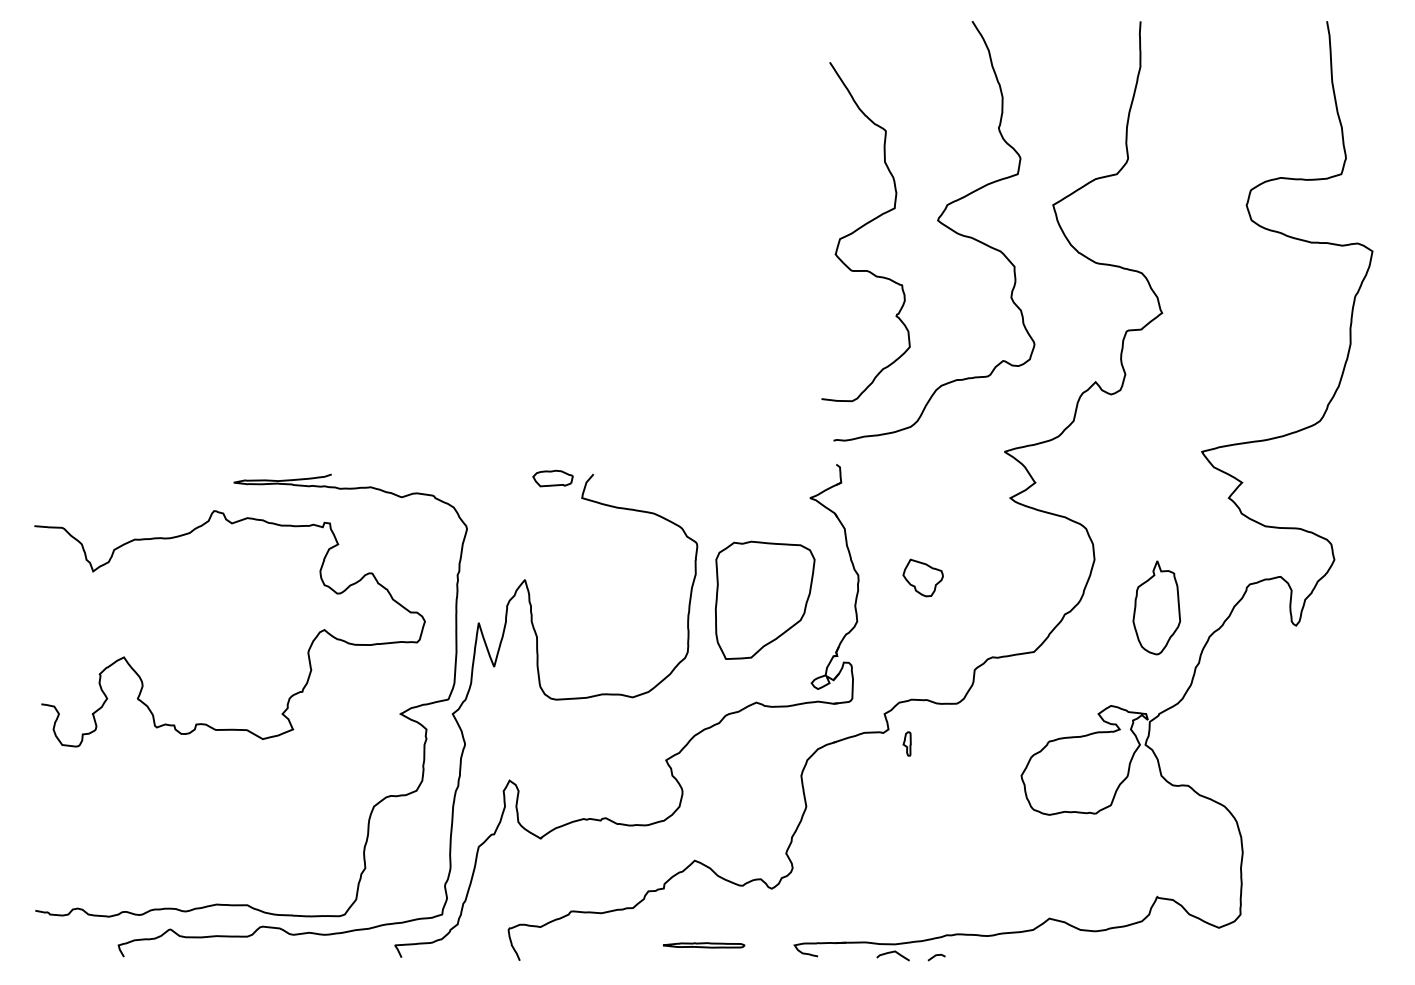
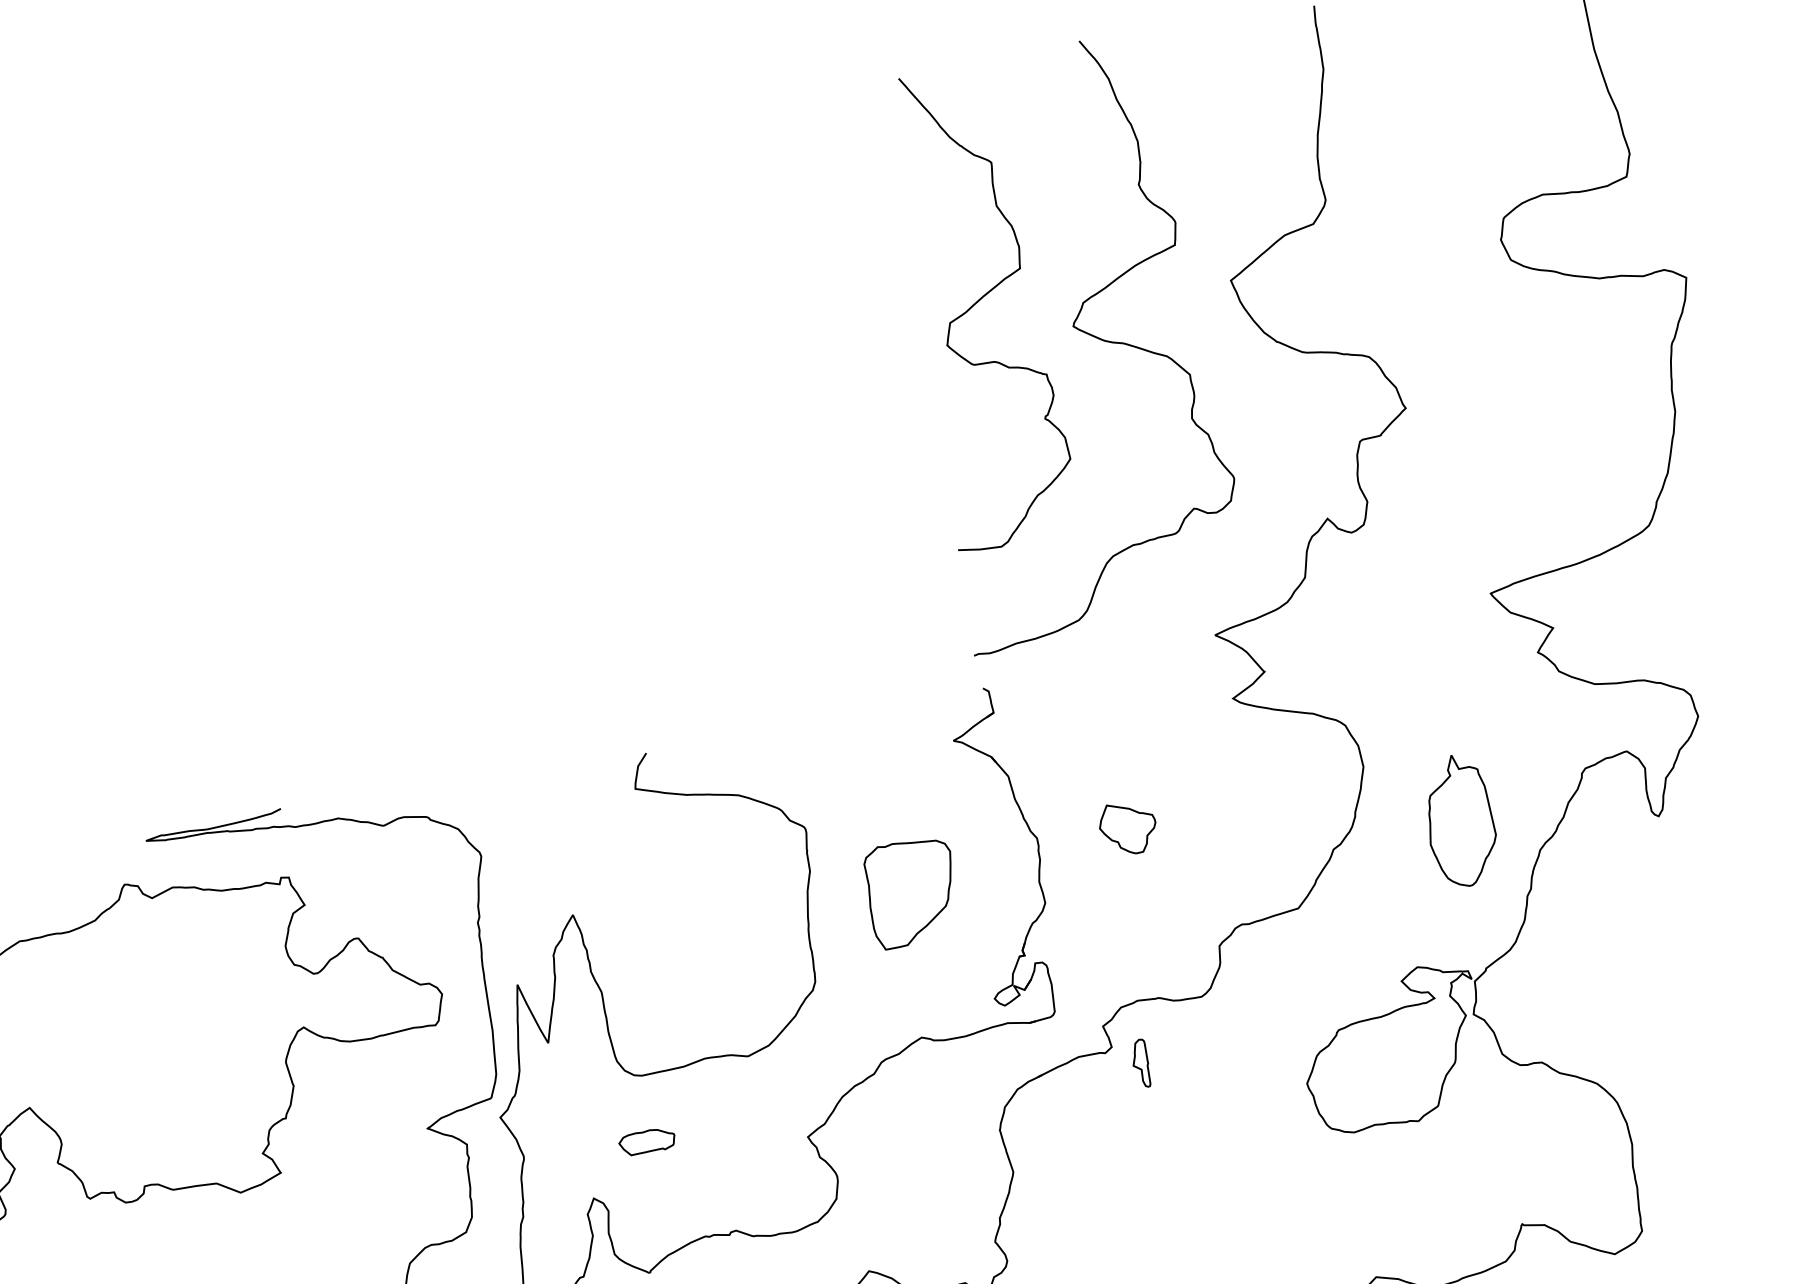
curve: (861, 228) -> (977, 303), moved
part: (552, 478) -> (646, 1141), moved
part: (764, 600) -> (911, 893), size x0.62
part: (907, 743) -> (1141, 1062), size x1.43

